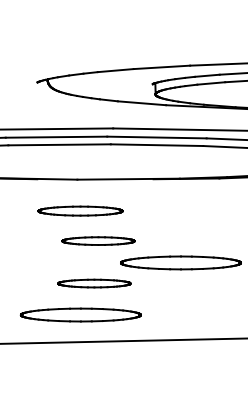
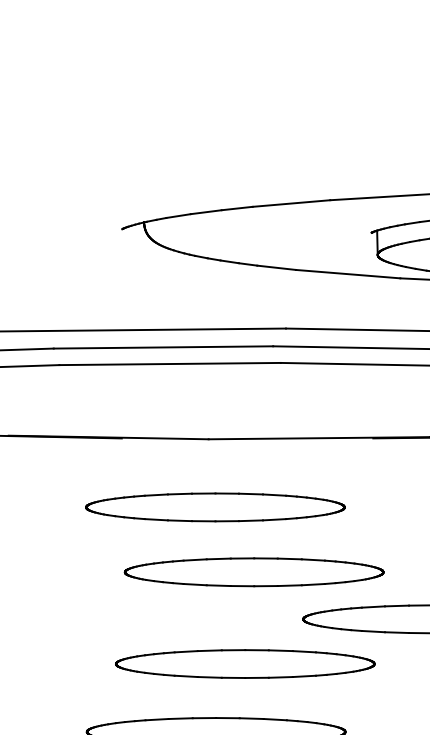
part: (80, 210) -> (215, 505), size x1.43
part: (98, 240) -> (254, 570), size x1.67
part: (94, 283) -> (245, 663), size x1.67

